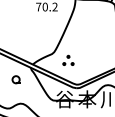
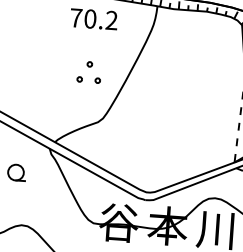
part: (68, 59) -> (89, 70), moved

